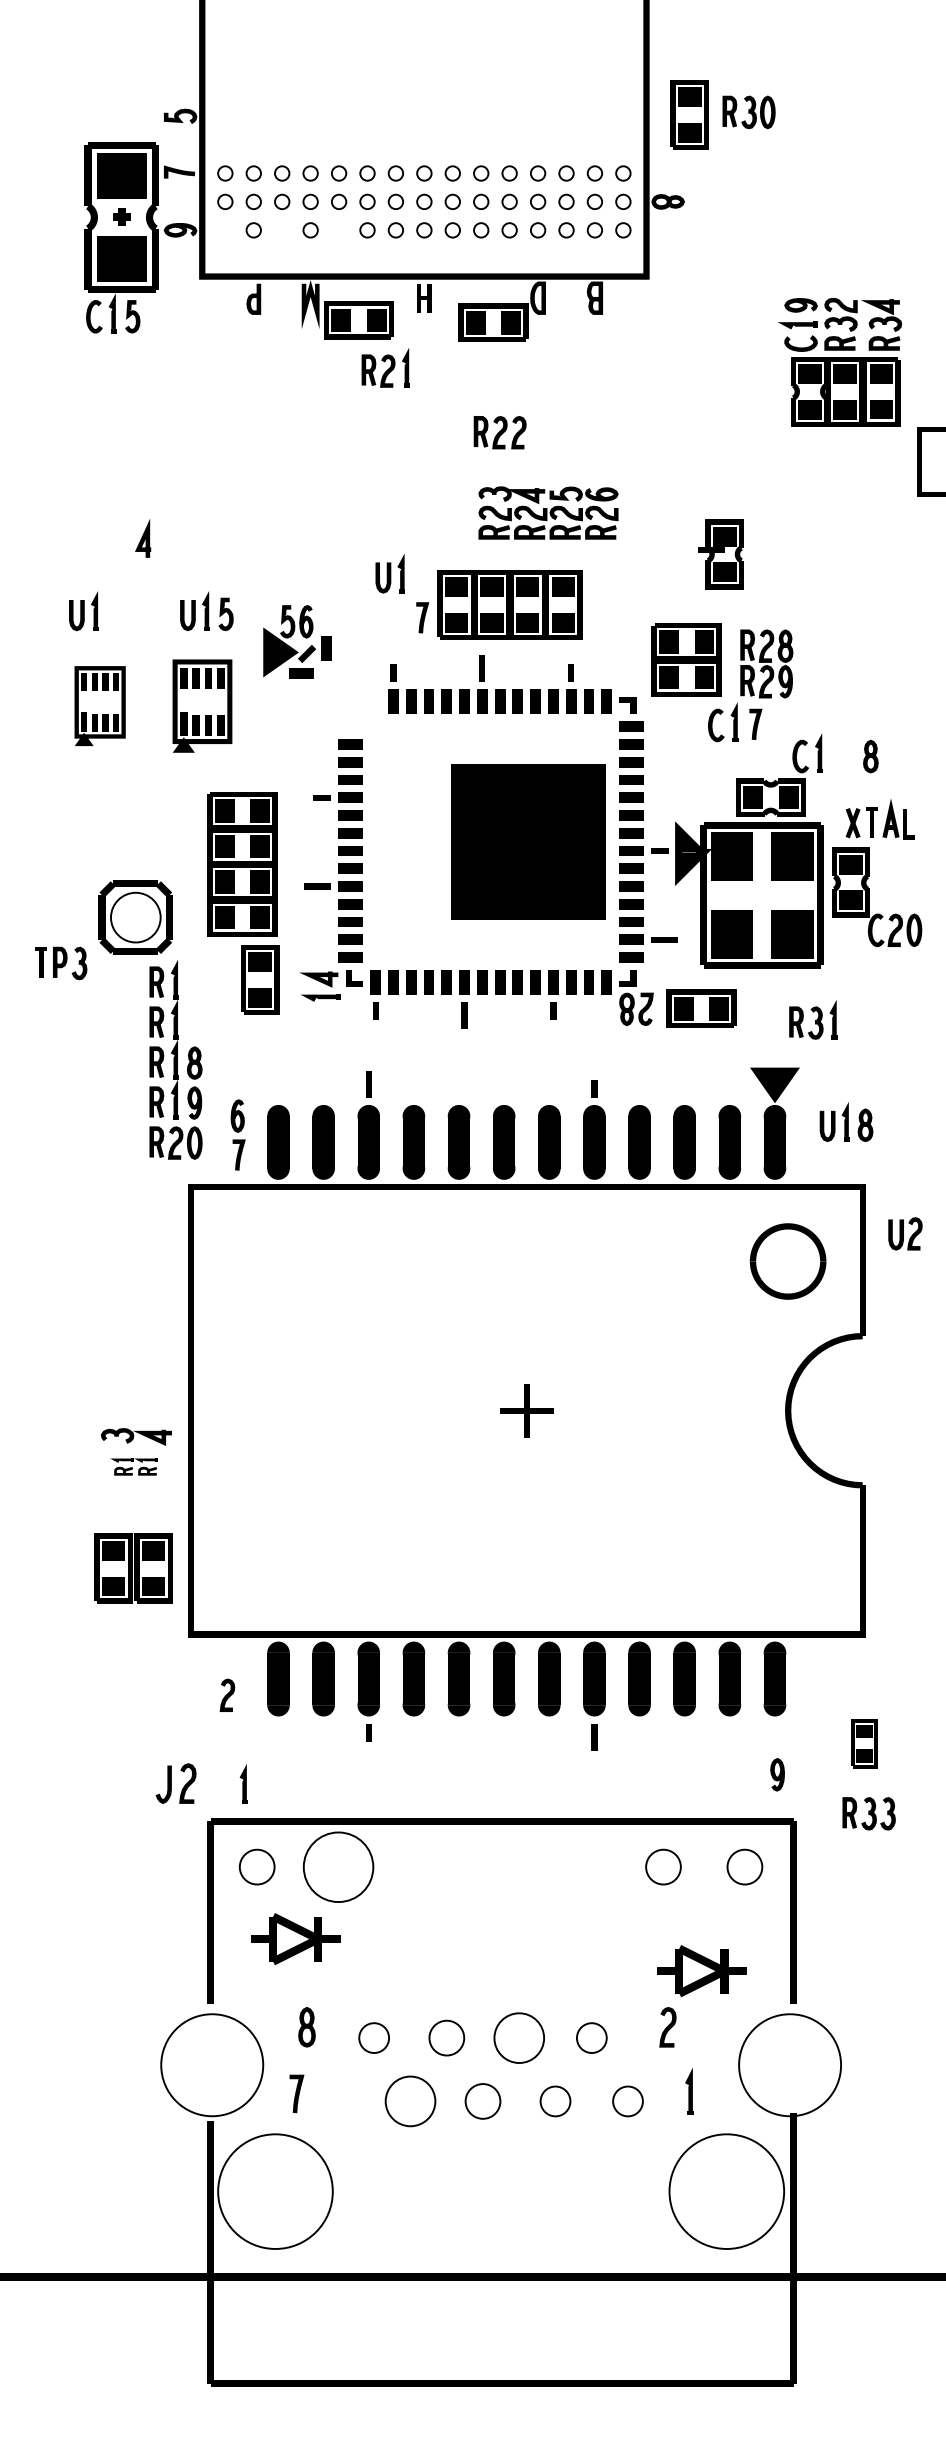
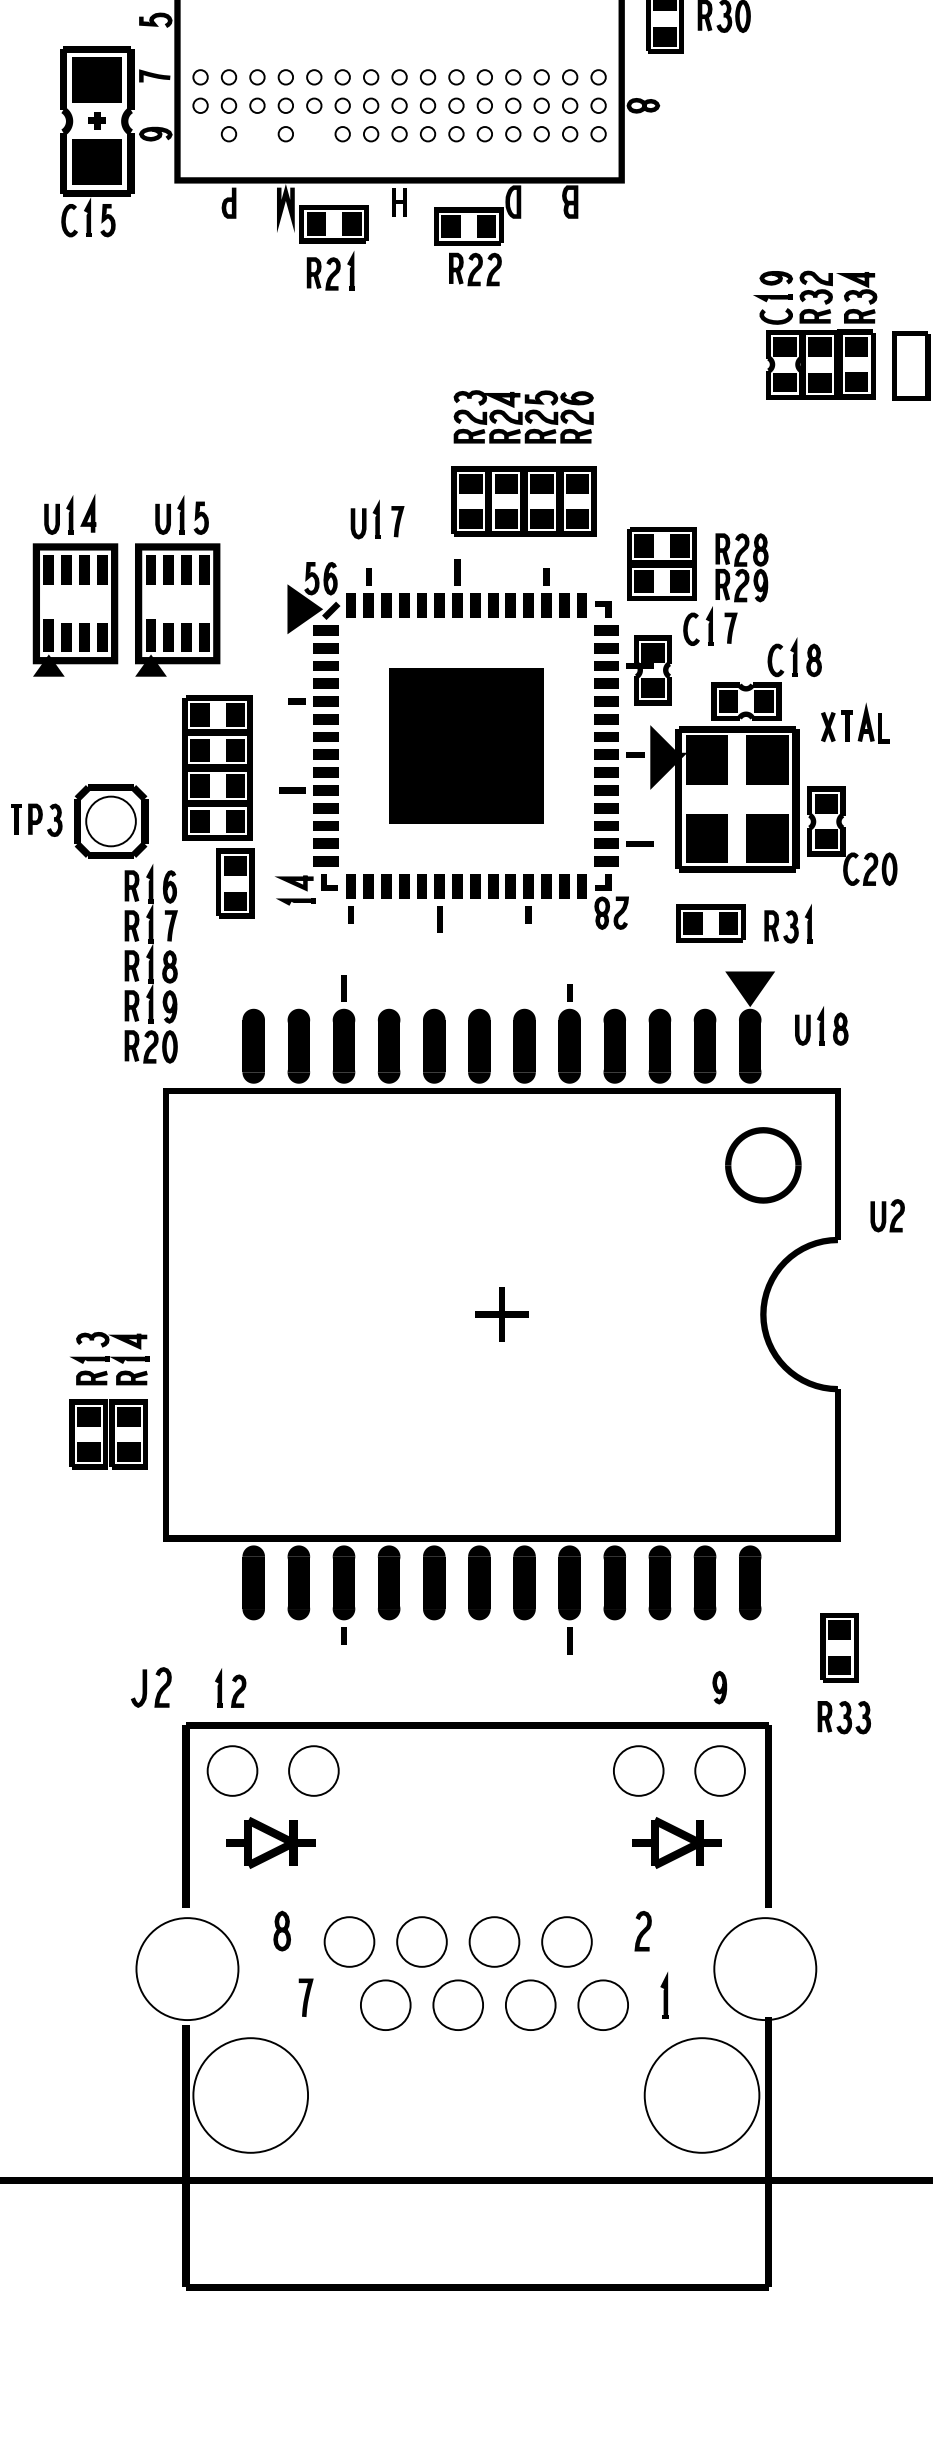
part: (840, 362) -> (815, 335), moved
part: (385, 367) -> (330, 270), moved
part: (499, 432) -> (474, 269), moved
line: (143, 538) -> (88, 513), moved
part: (720, 554) -> (648, 670), moved
part: (389, 573) -> (364, 519), moved
part: (509, 604) -> (523, 501), moved
part: (302, 636) -> (326, 593), moved
part: (99, 705) -> (74, 609), size x1.67
part: (202, 705) -> (177, 609), size x1.43
part: (870, 756) -> (813, 660), moved
part: (528, 841) -> (466, 745), moved
part: (869, 897) -> (844, 836), moved
part: (61, 963) -> (36, 820), moved
part: (701, 1008) -> (710, 923), moved
part: (237, 1134) -> (169, 905), moved
part: (905, 1233) -> (887, 1215), moved
part: (133, 1466) -> (108, 1370), size x1.67
part: (133, 1568) -> (108, 1434), moved
curve: (227, 1694) -> (238, 1690), moved
part: (864, 1743) -> (839, 1647), size x1.43
curve: (776, 1775) -> (718, 1688), moved
part: (256, 1866) -> (231, 1770), size x1.43
part: (338, 1866) -> (313, 1770), size x0.71
part: (663, 1866) -> (638, 1770), size x1.43
part: (744, 1866) -> (719, 1770), size x1.43
part: (701, 1971) -> (676, 1843), moved
part: (373, 2037) -> (348, 1941), size x1.67
part: (446, 2037) -> (421, 1941), size x1.43
part: (591, 2037) -> (566, 1941), size x1.67
curve: (296, 2093) -> (305, 1997), moved
part: (482, 2101) -> (457, 2005), size x1.43
part: (555, 2101) -> (530, 2005), size x1.67
part: (627, 2101) -> (602, 2005), size x1.67

